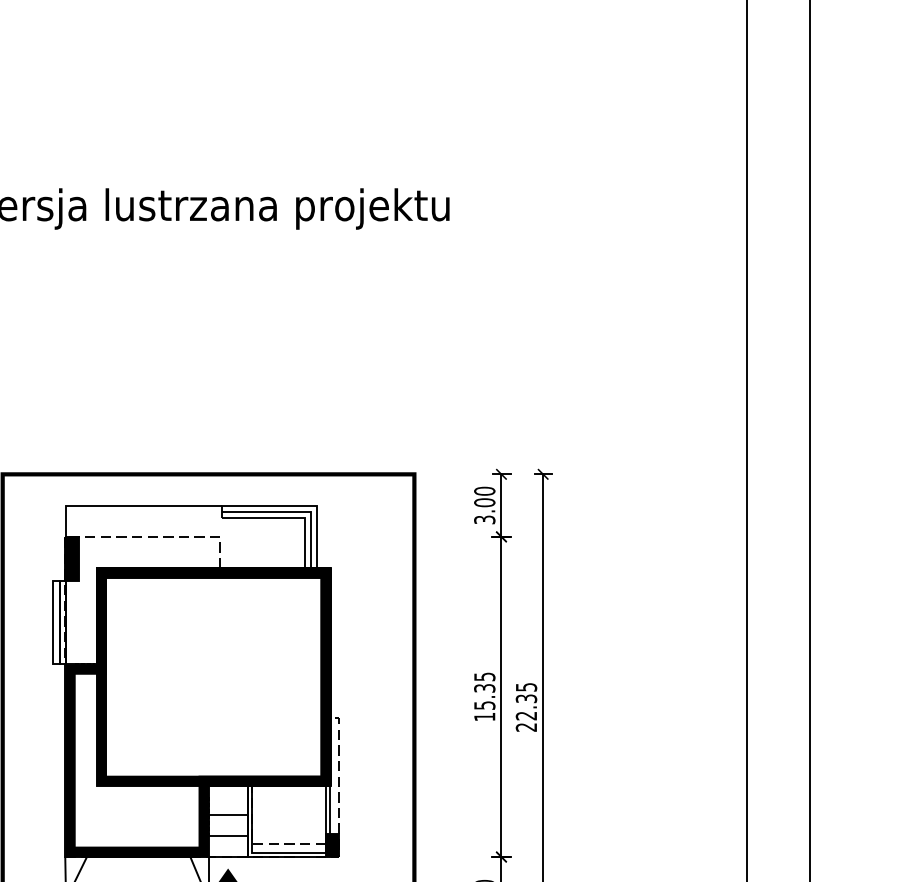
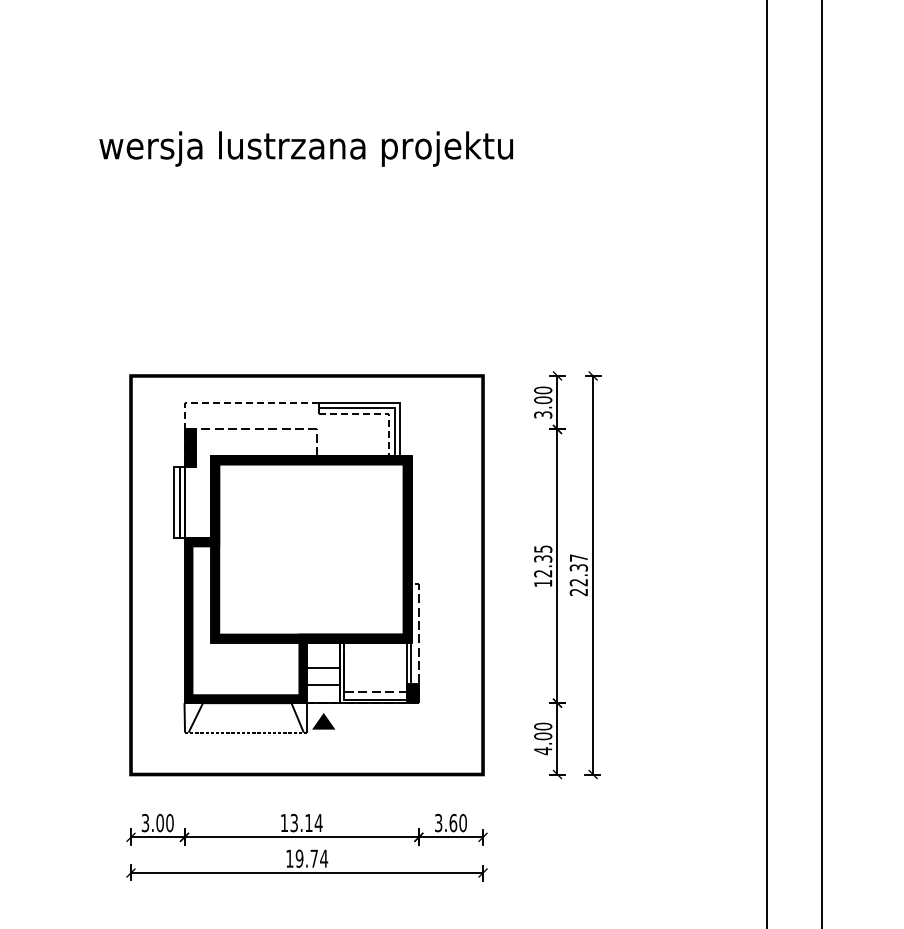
line: (127, 505) -> (237, 402), solid -> dashed
line: (289, 518) -> (376, 413), solid -> dashed
text: (527, 686) -> (579, 557), 22.35 -> 22.37
text: (485, 705) -> (543, 573), 15.35 -> 12.35

